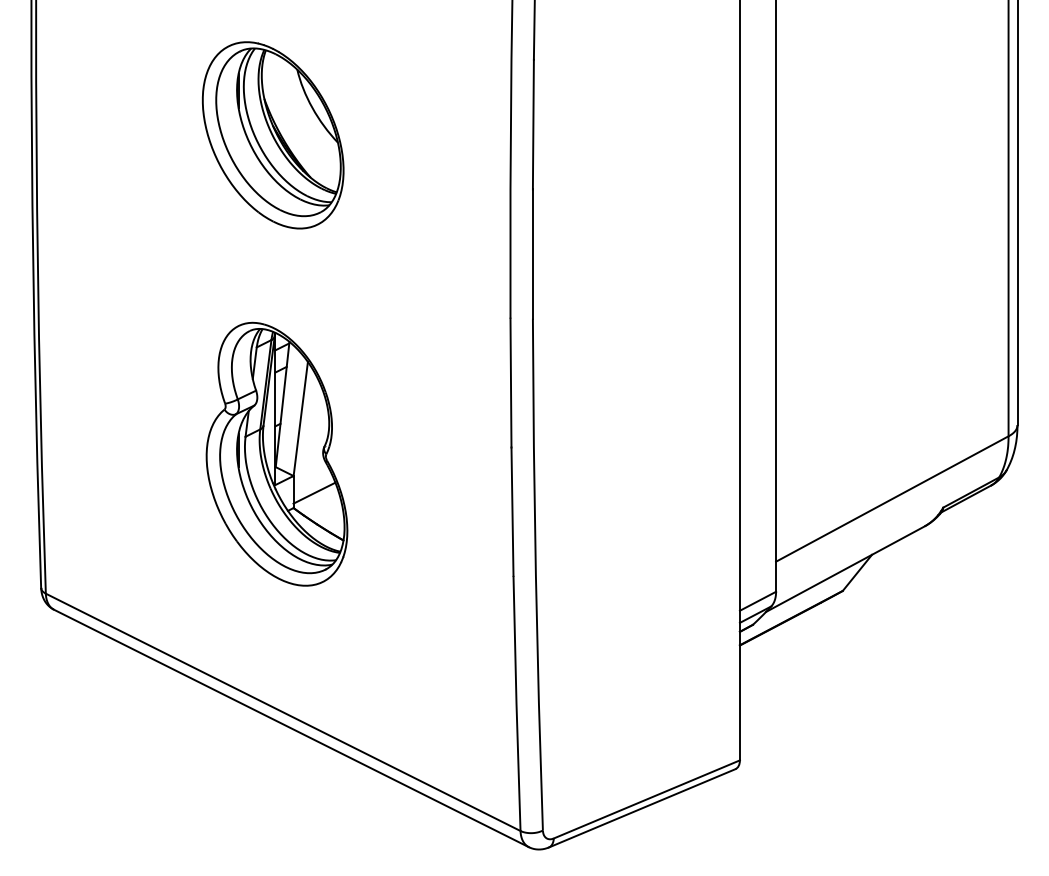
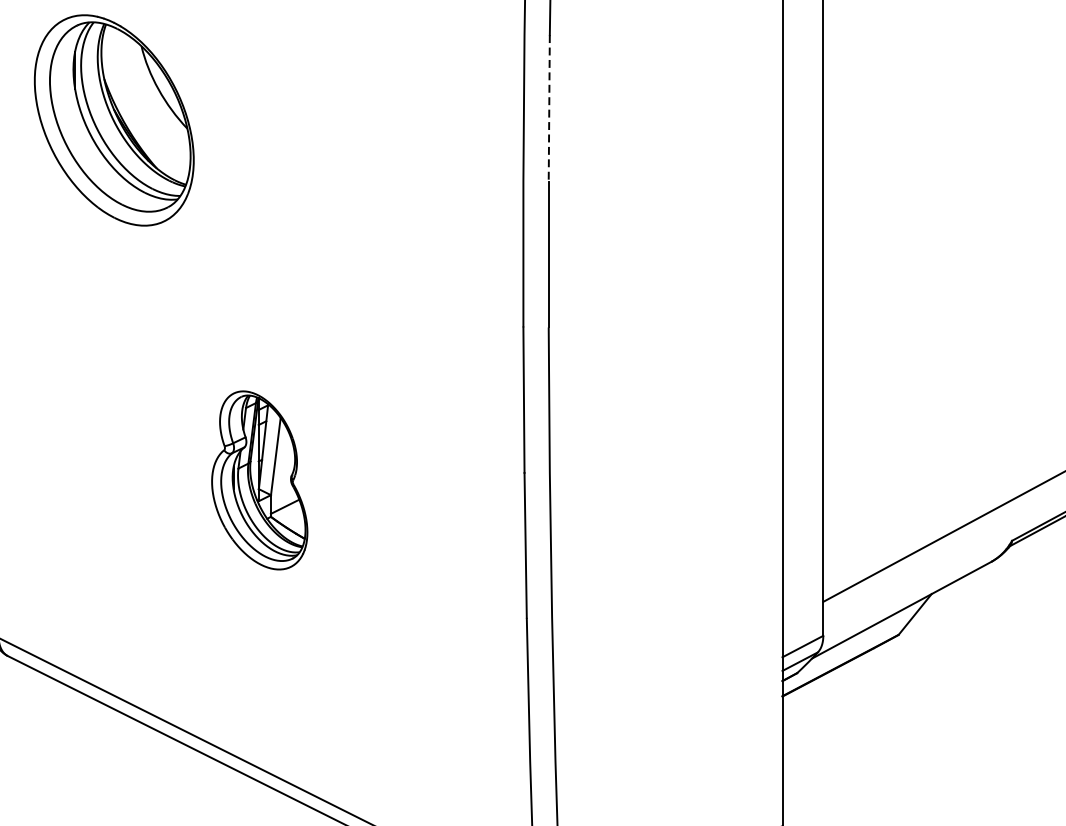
line: (533, 124) -> (549, 108), solid -> dashed
part: (272, 135) -> (113, 120), moved
part: (276, 453) -> (259, 479), size x0.6

